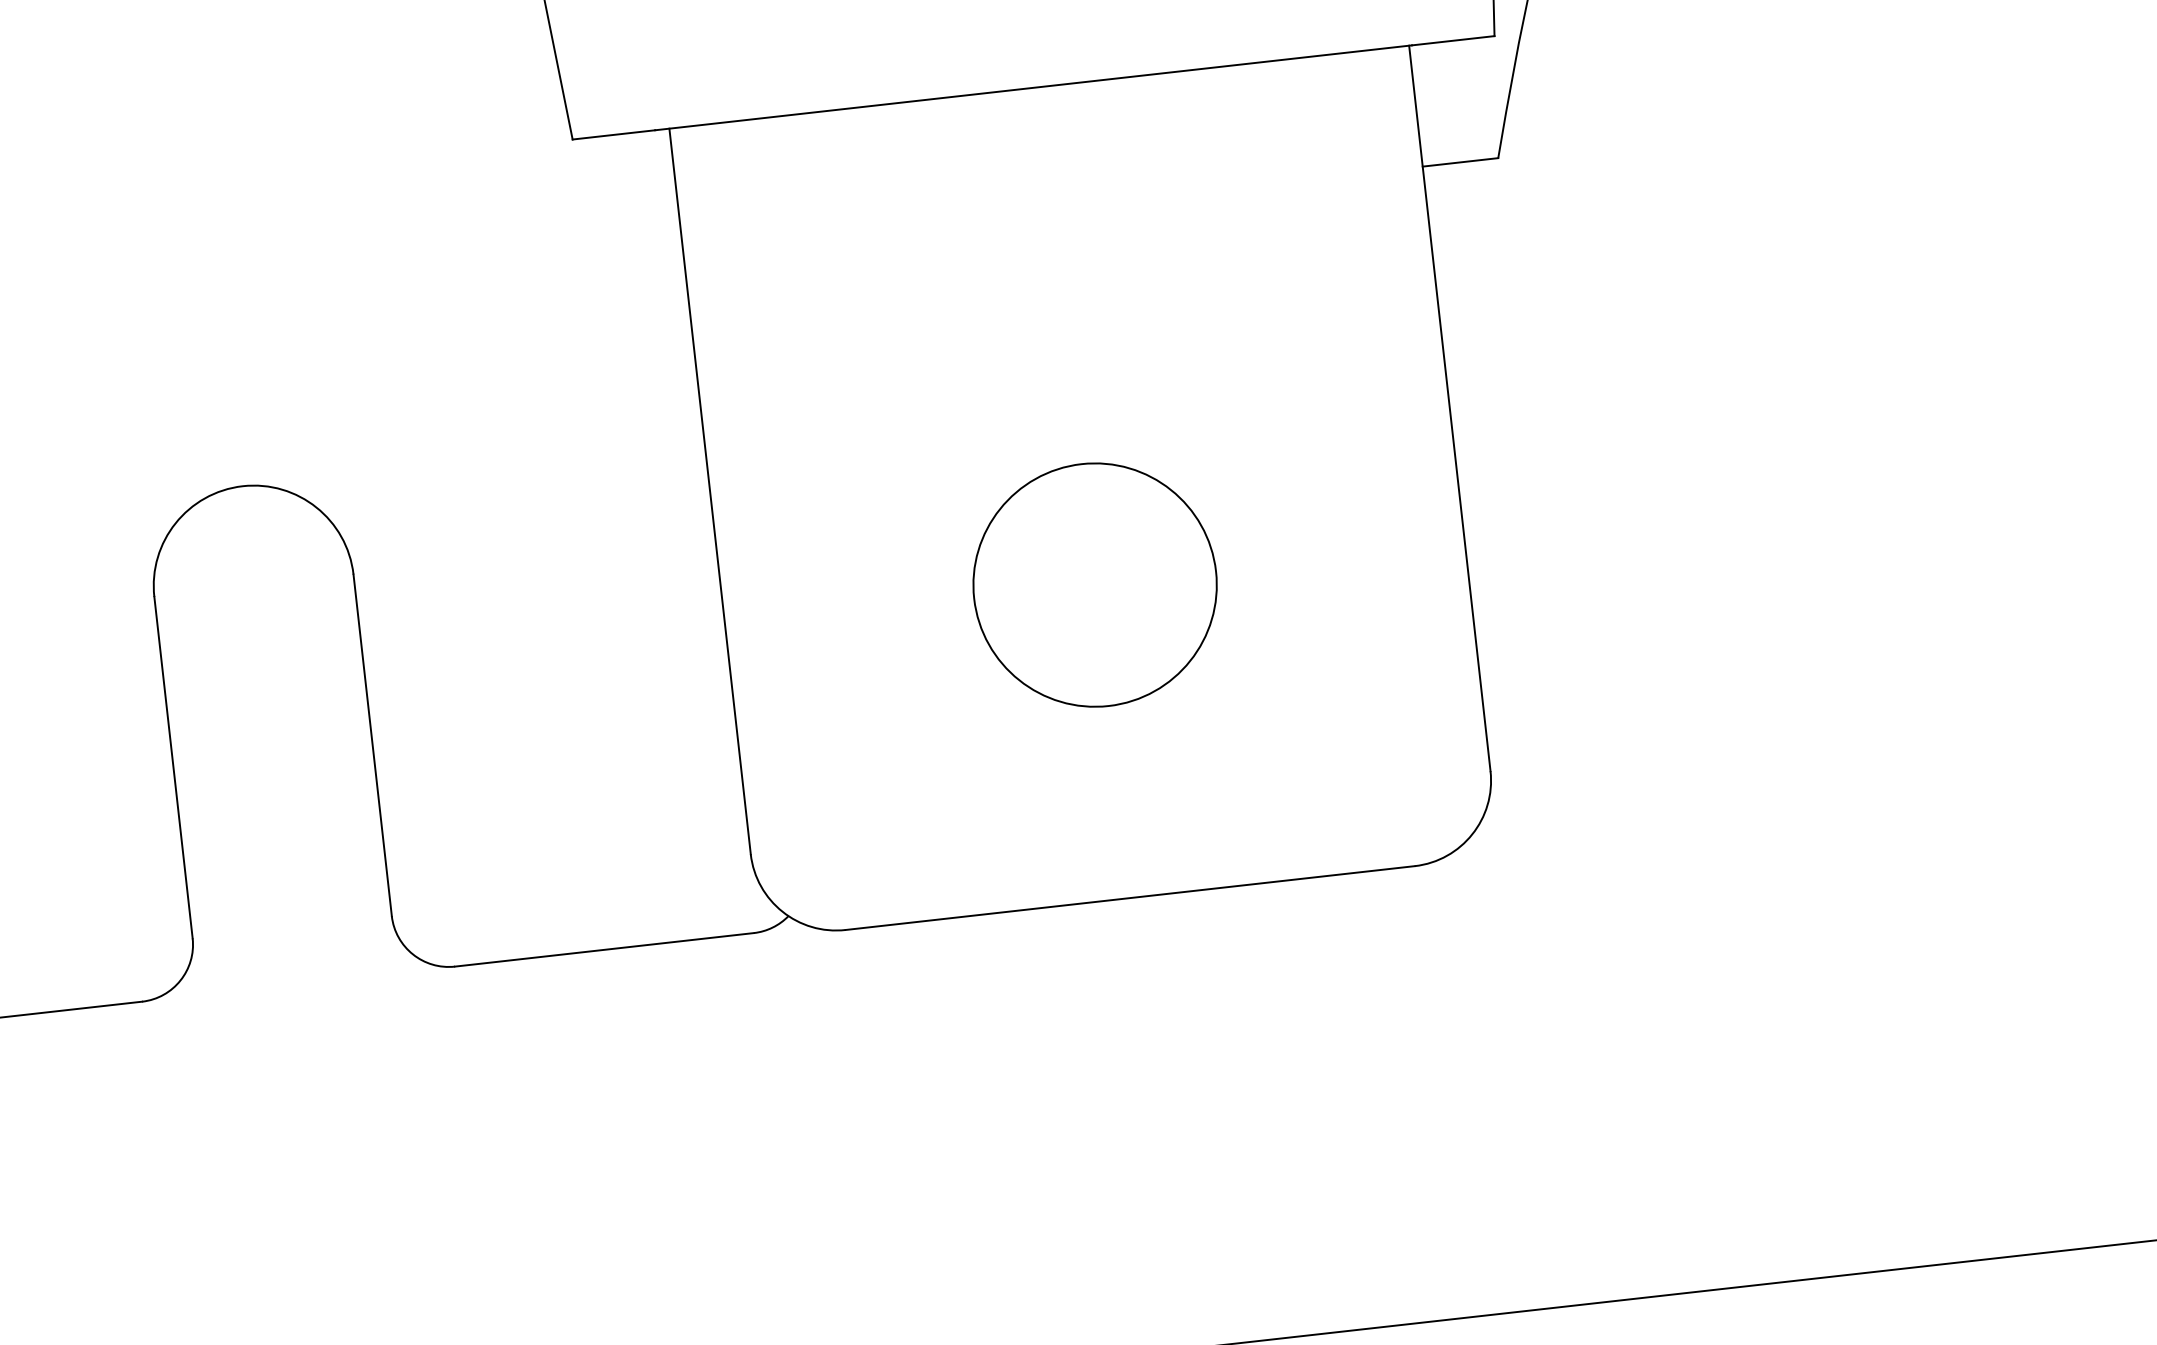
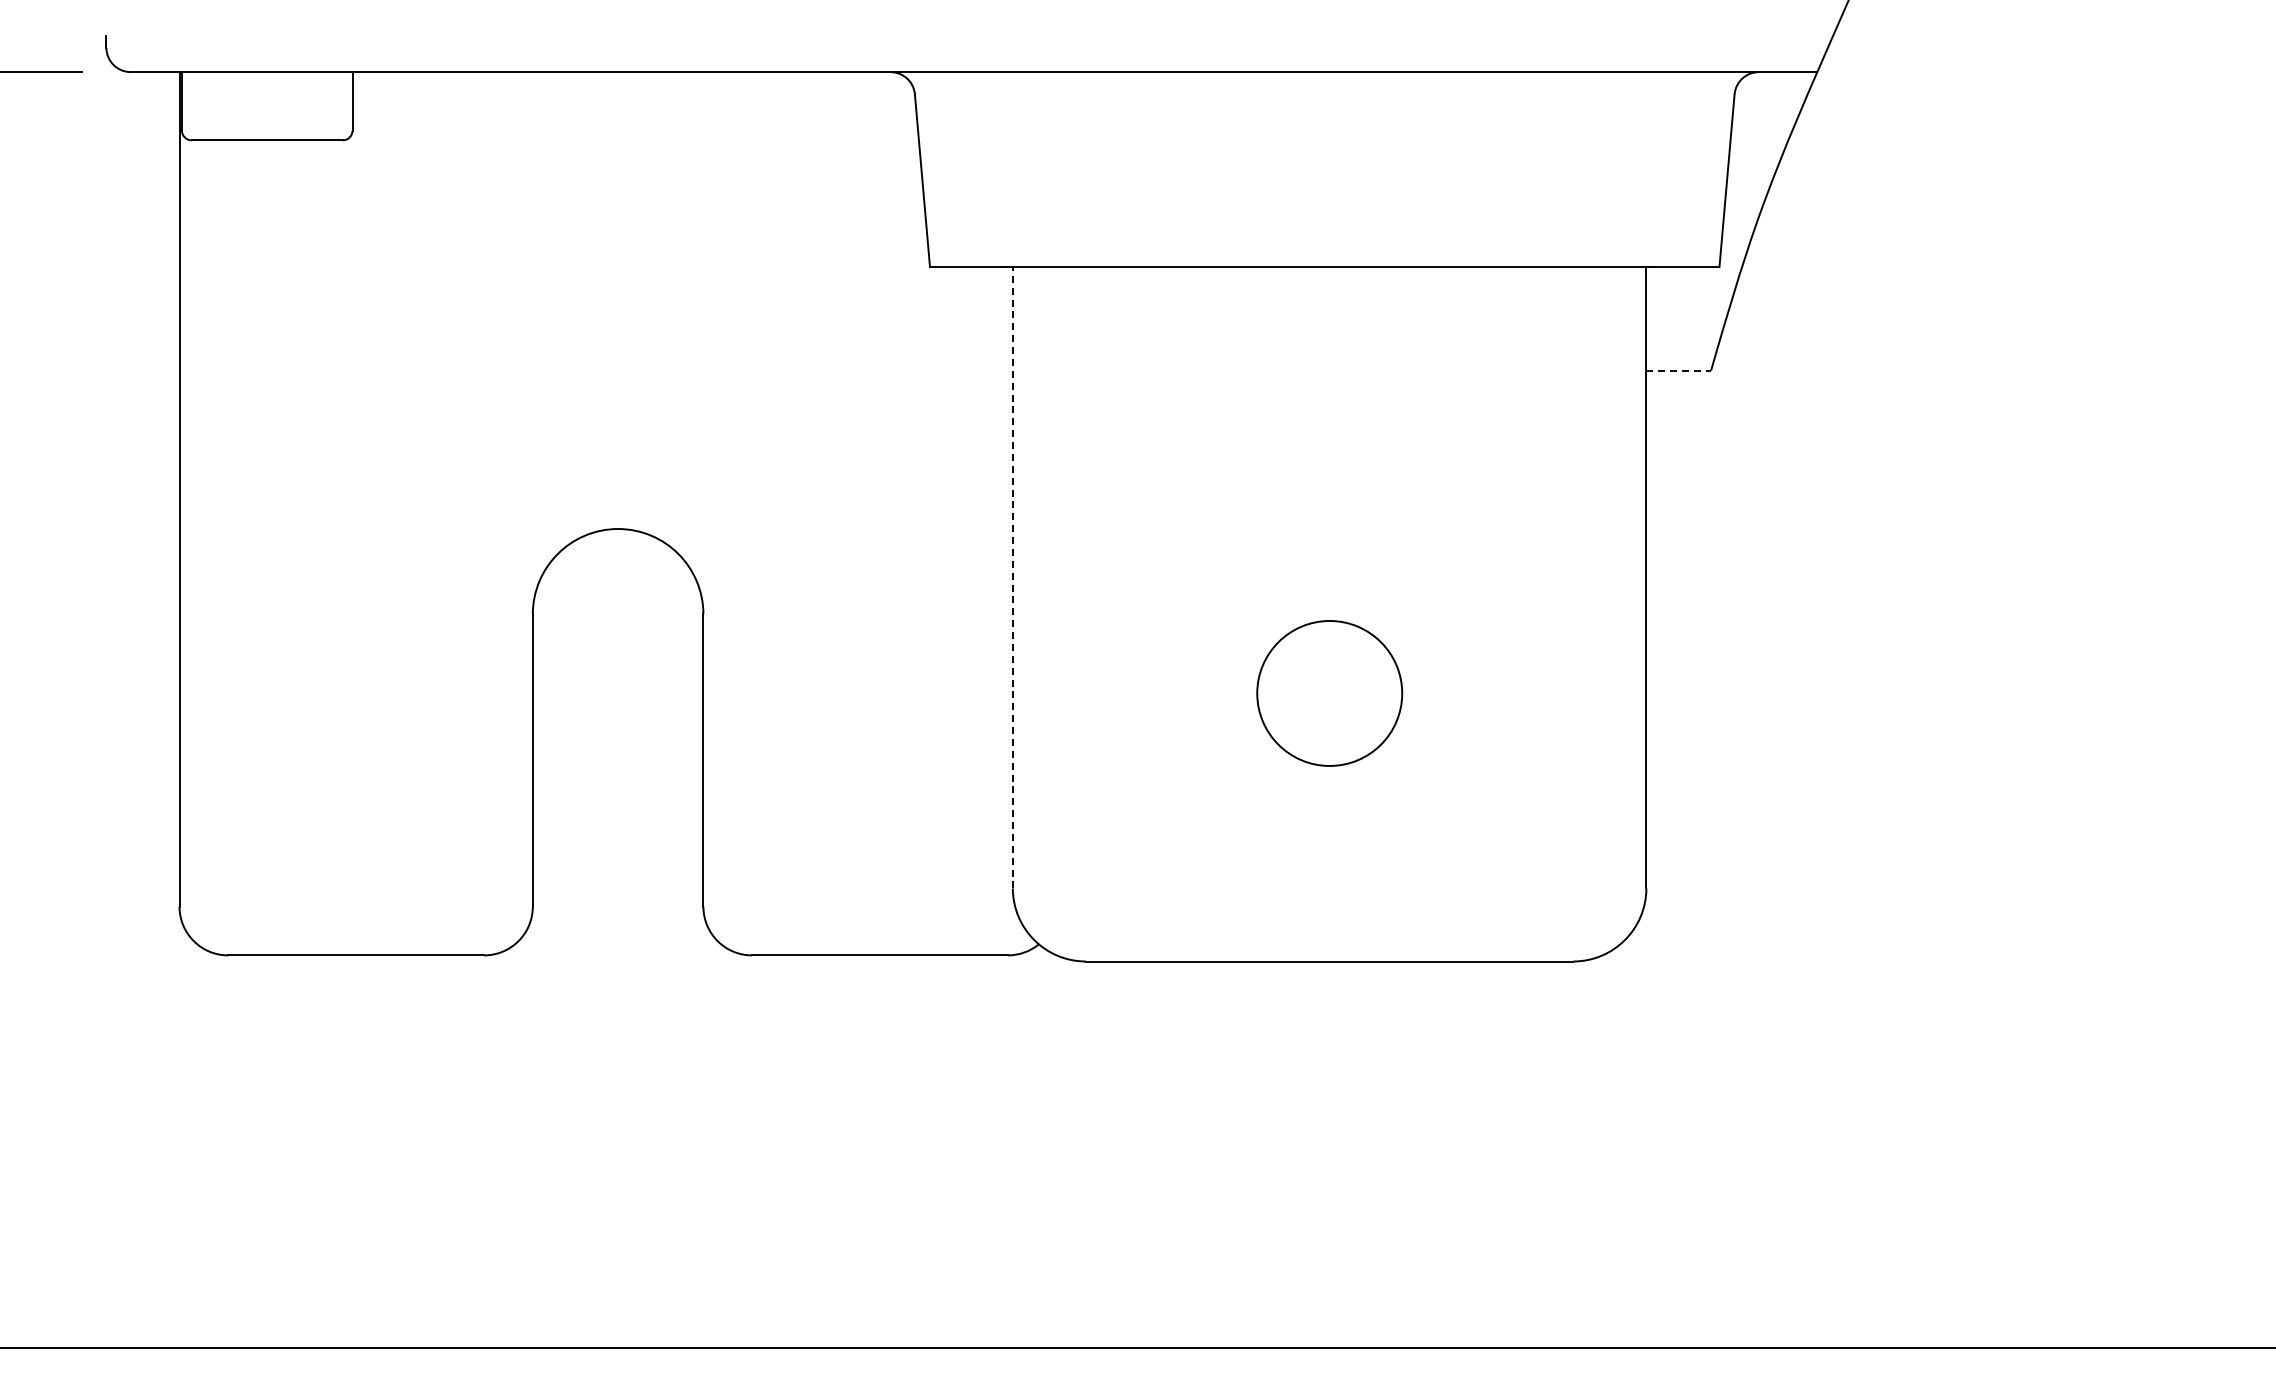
line: (1461, 162) -> (1679, 370), solid -> dashed
line: (709, 491) -> (1012, 577), solid -> dashed
circle: (1094, 585) -> (1329, 693), size x0.7

